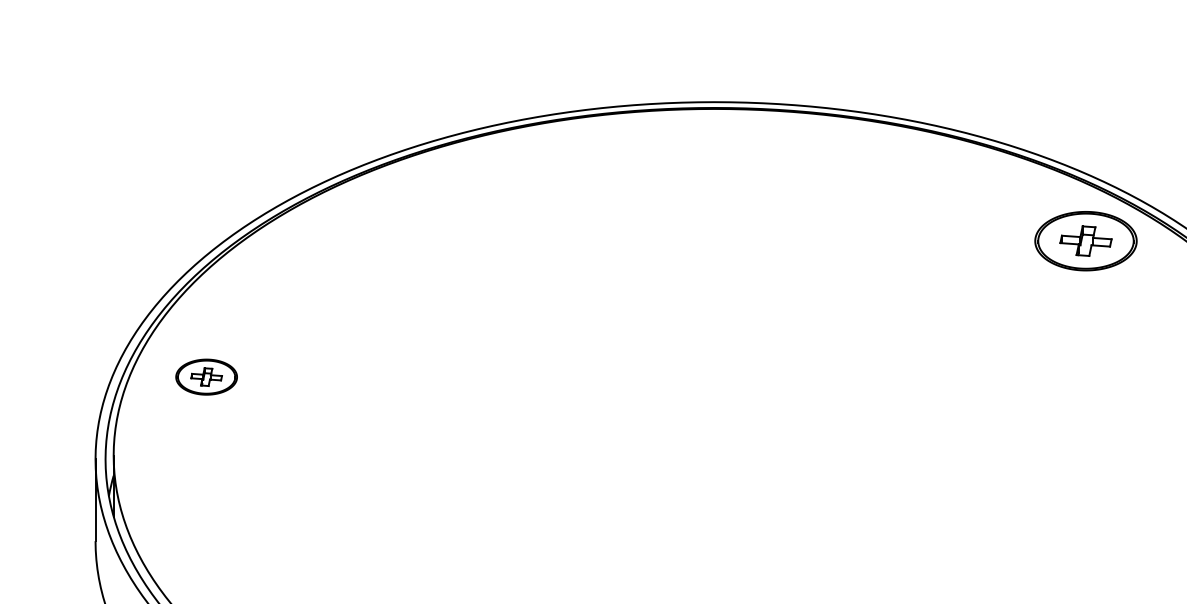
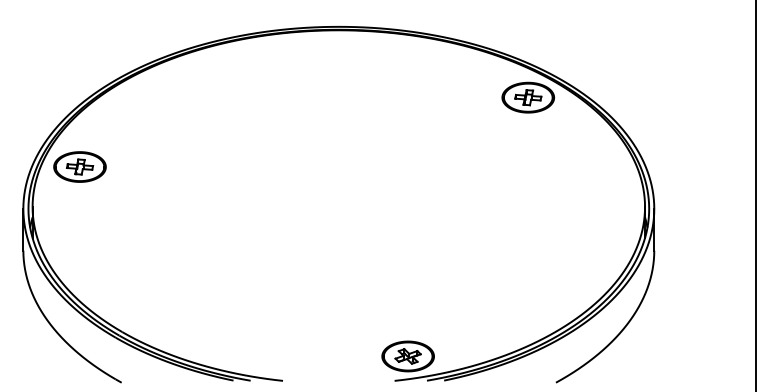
part: (205, 376) -> (79, 166), size x1.67

